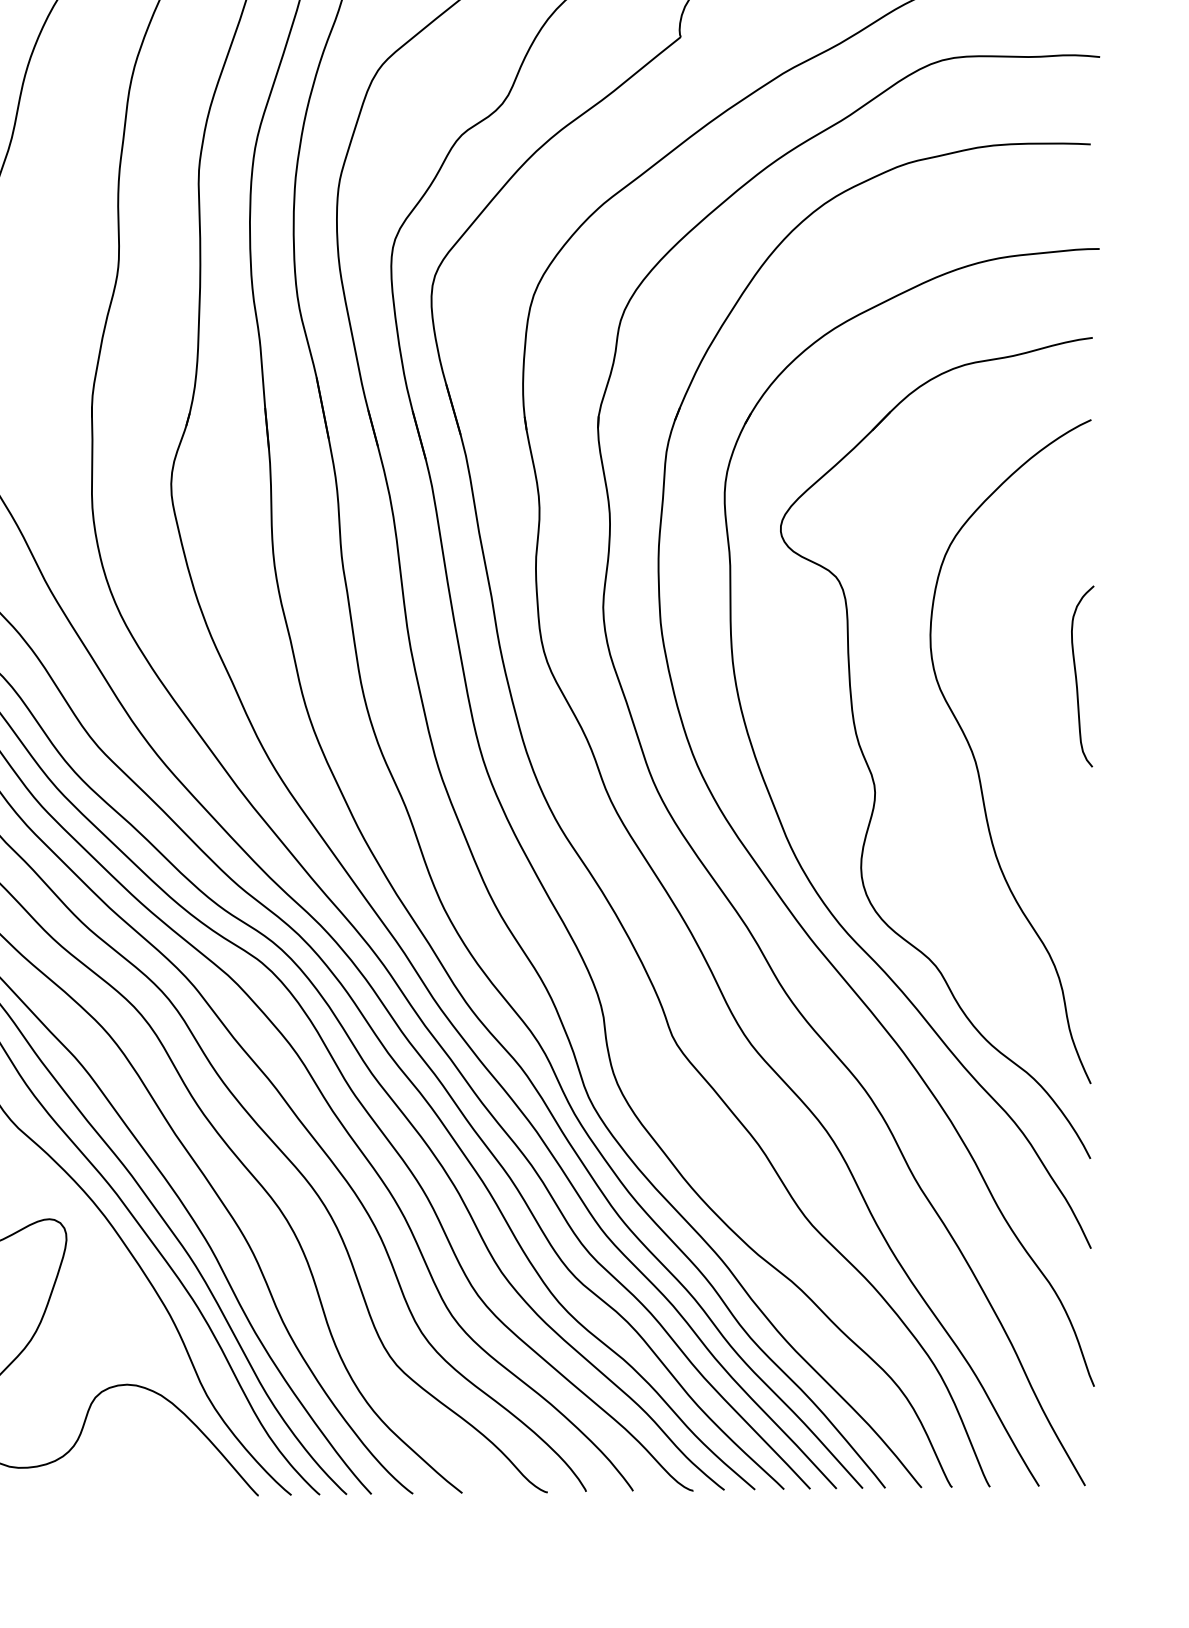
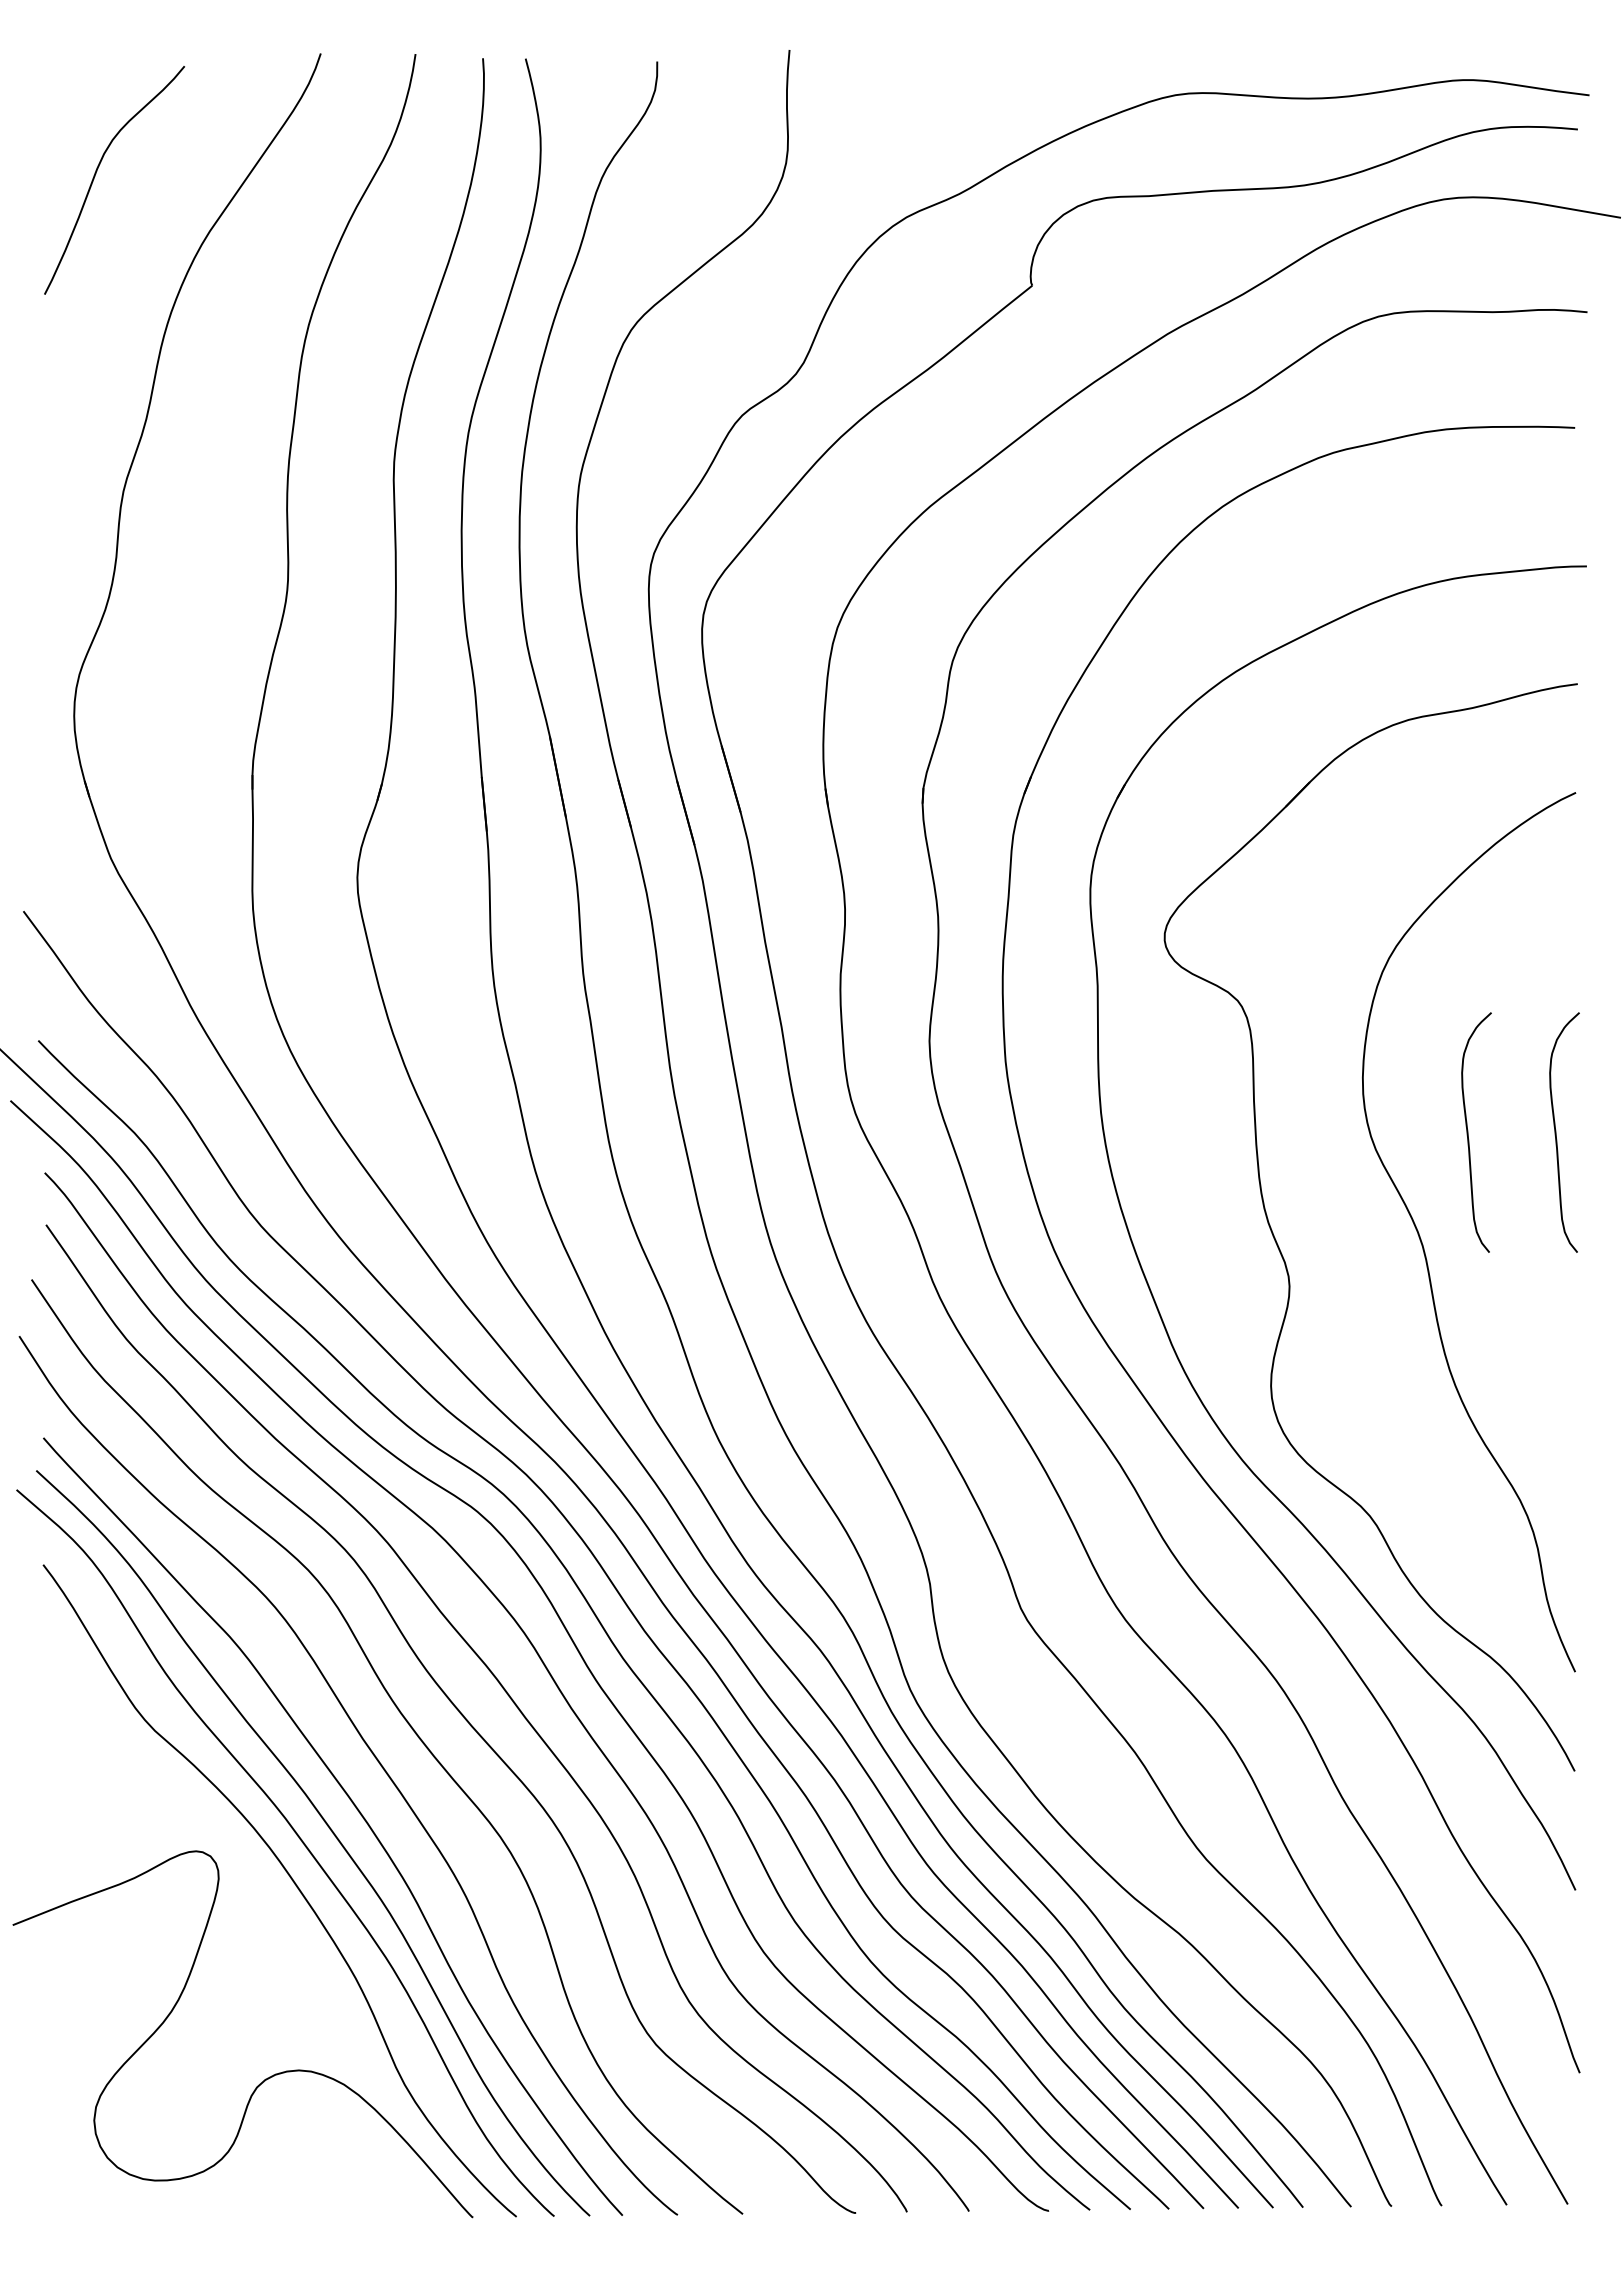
curve: (1010, 676) -> (1468, 1132), added

